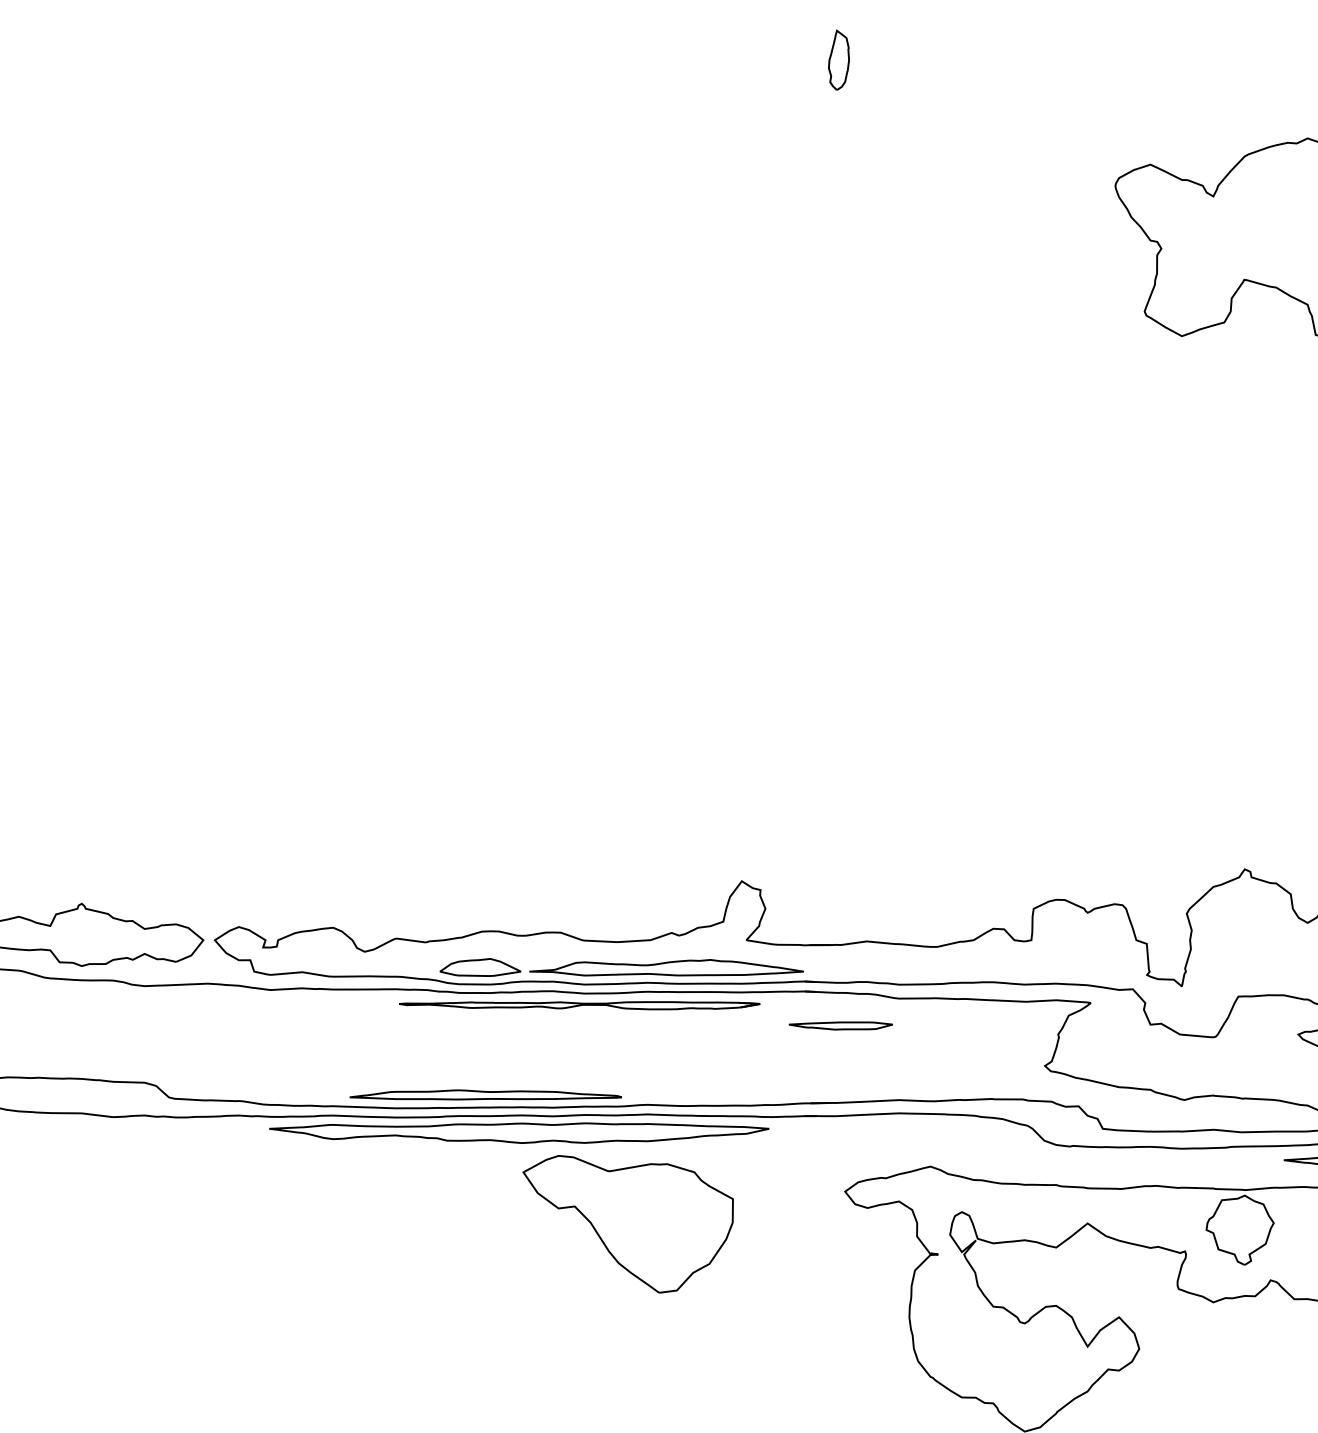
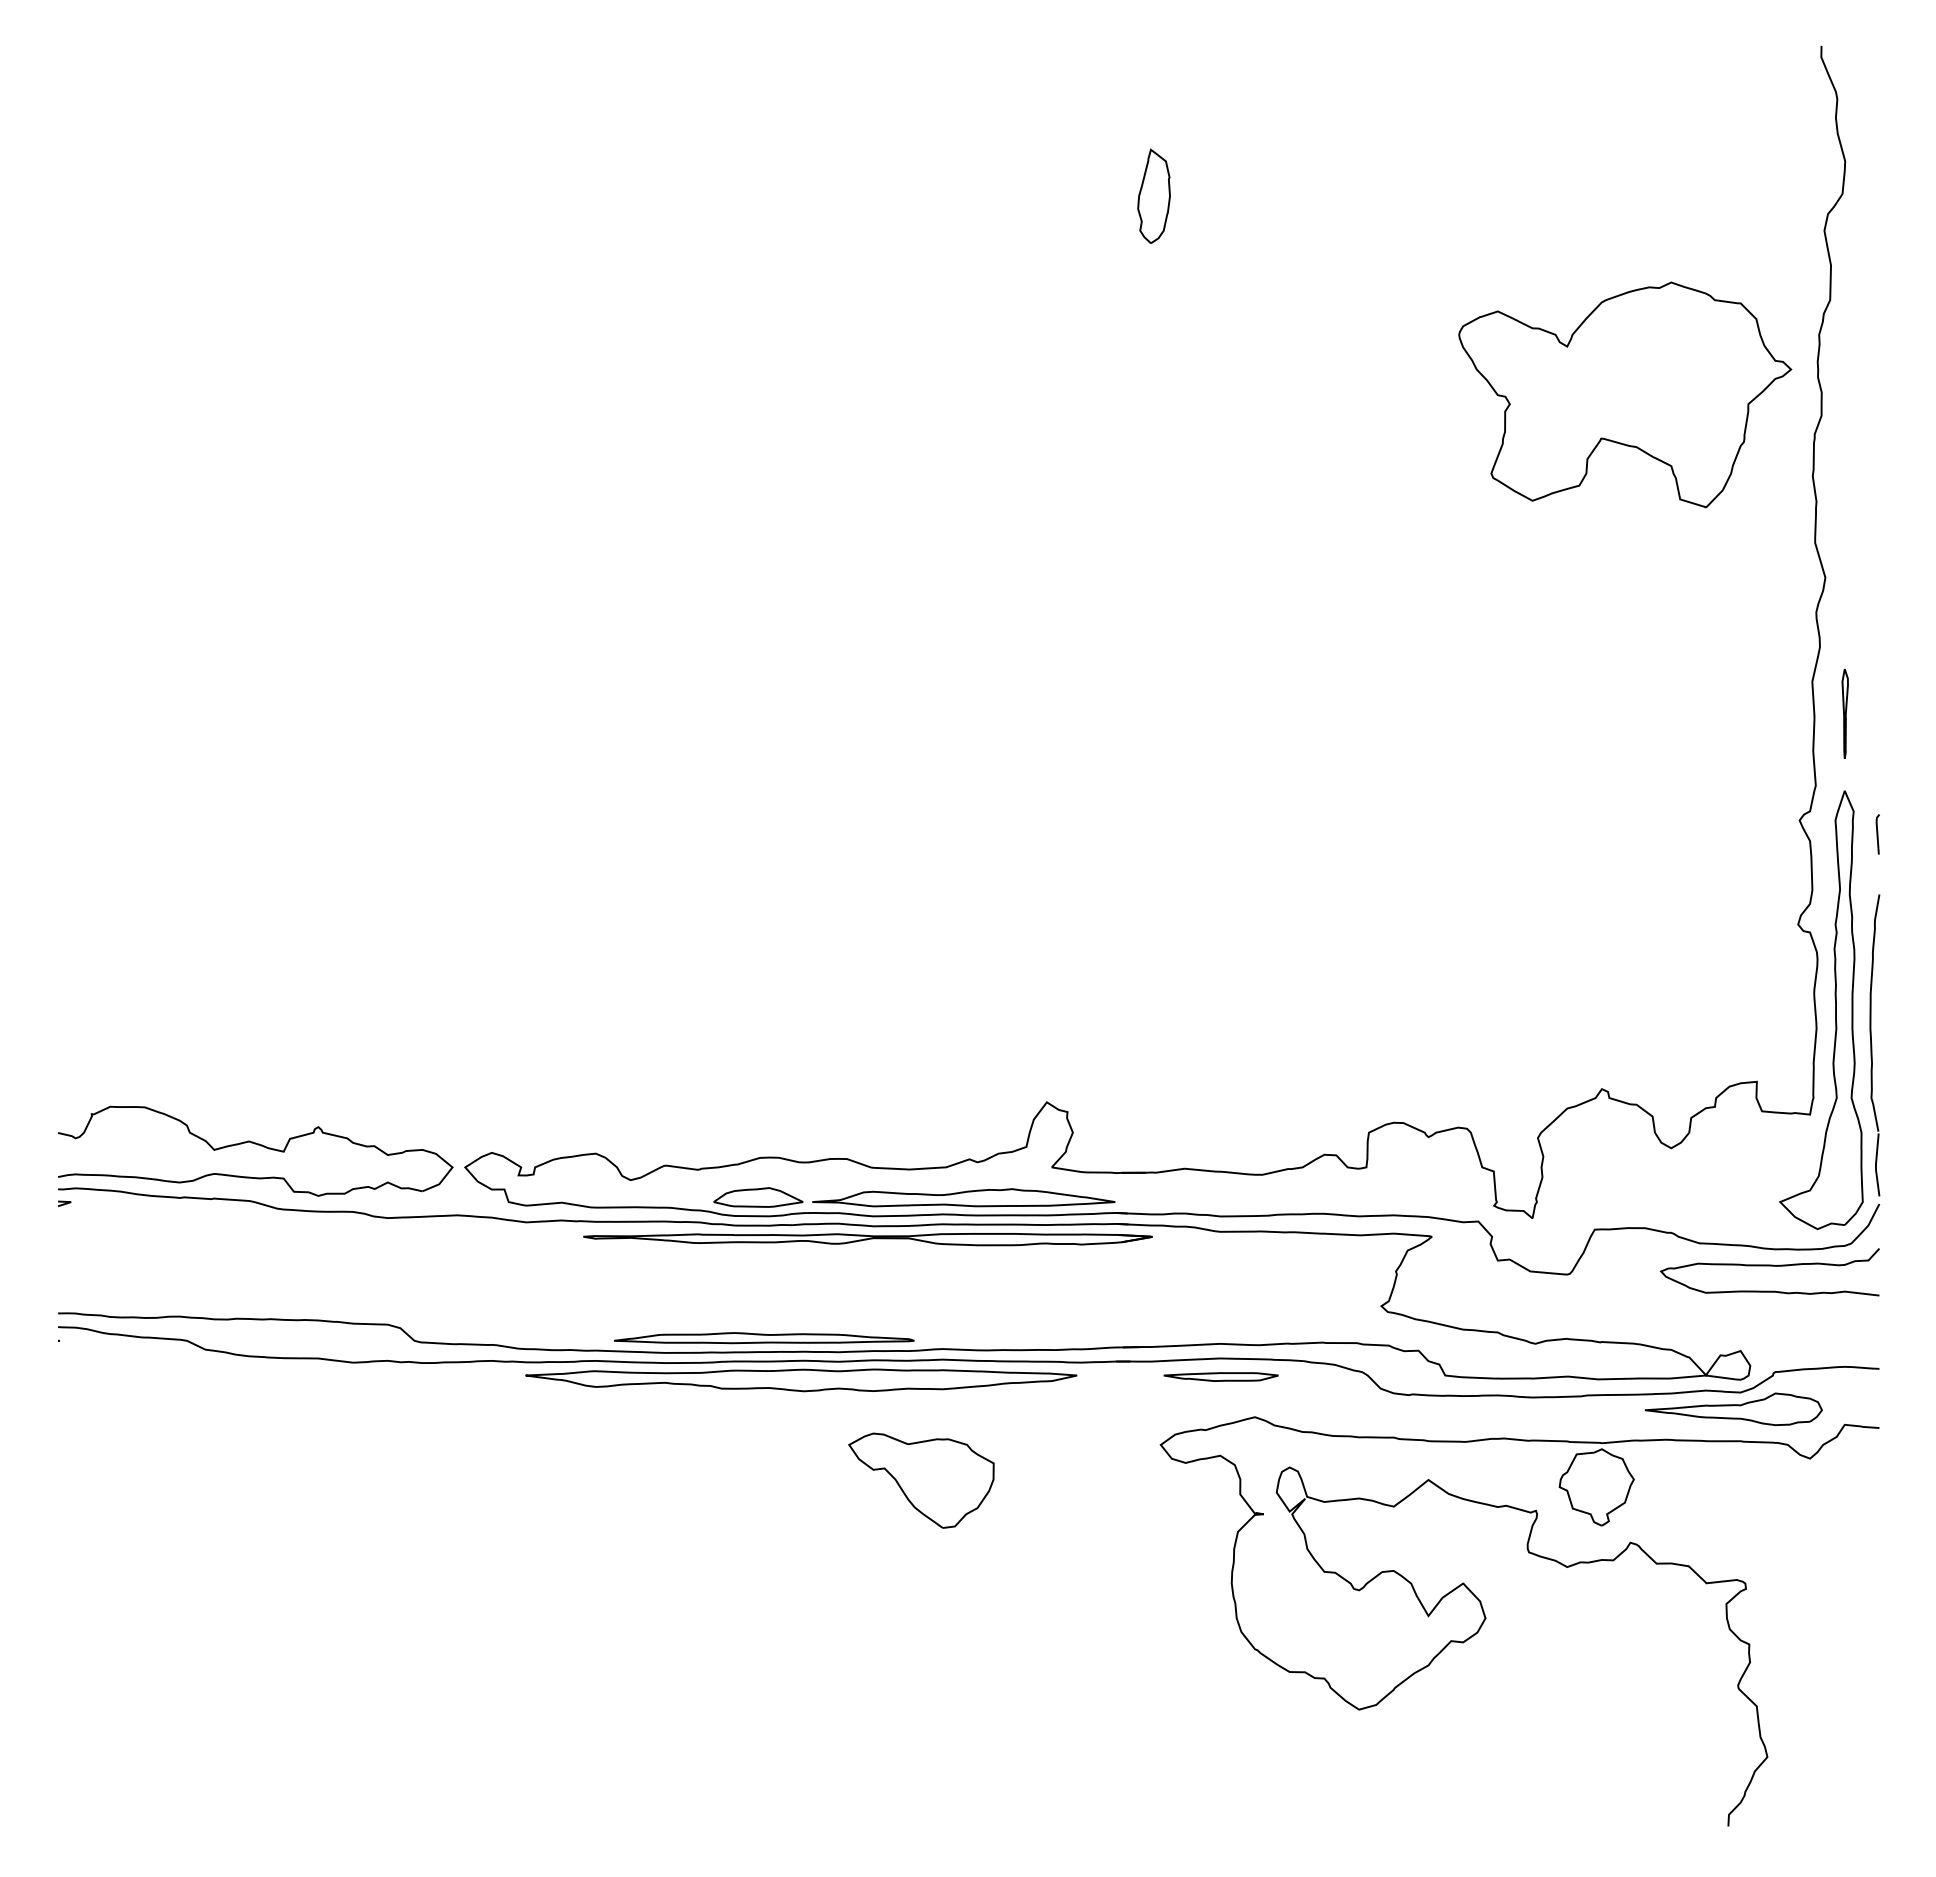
part: (838, 59) -> (1153, 195), size x1.43
part: (579, 1005) -> (867, 1239), size x1.43
part: (840, 1025) -> (1220, 1376), moved
part: (628, 1223) -> (921, 1480), size x0.62

